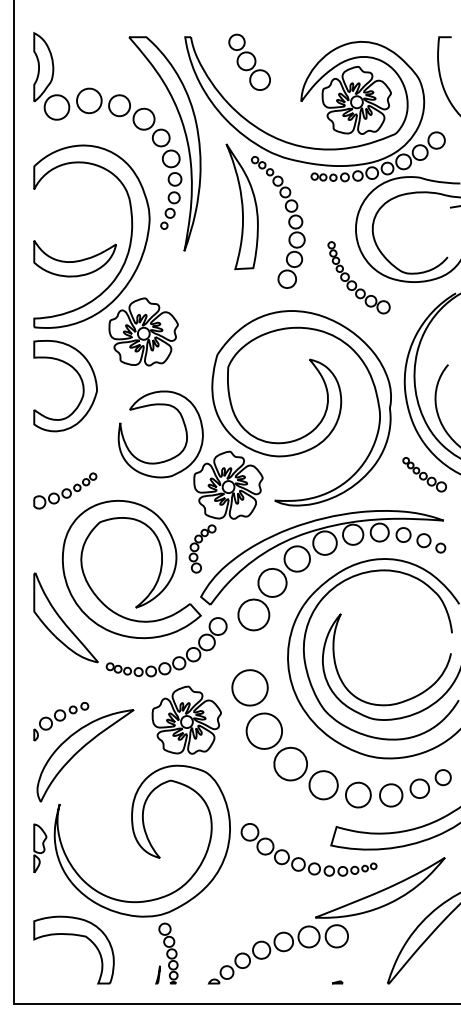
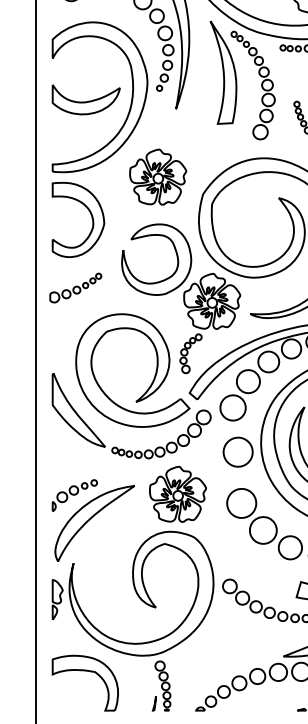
part: (74, 258) -> (85, 99), moved
part: (143, 331) -> (158, 176), moved
part: (65, 490) -> (75, 287), moved
part: (249, 687) -> (237, 451), moved

